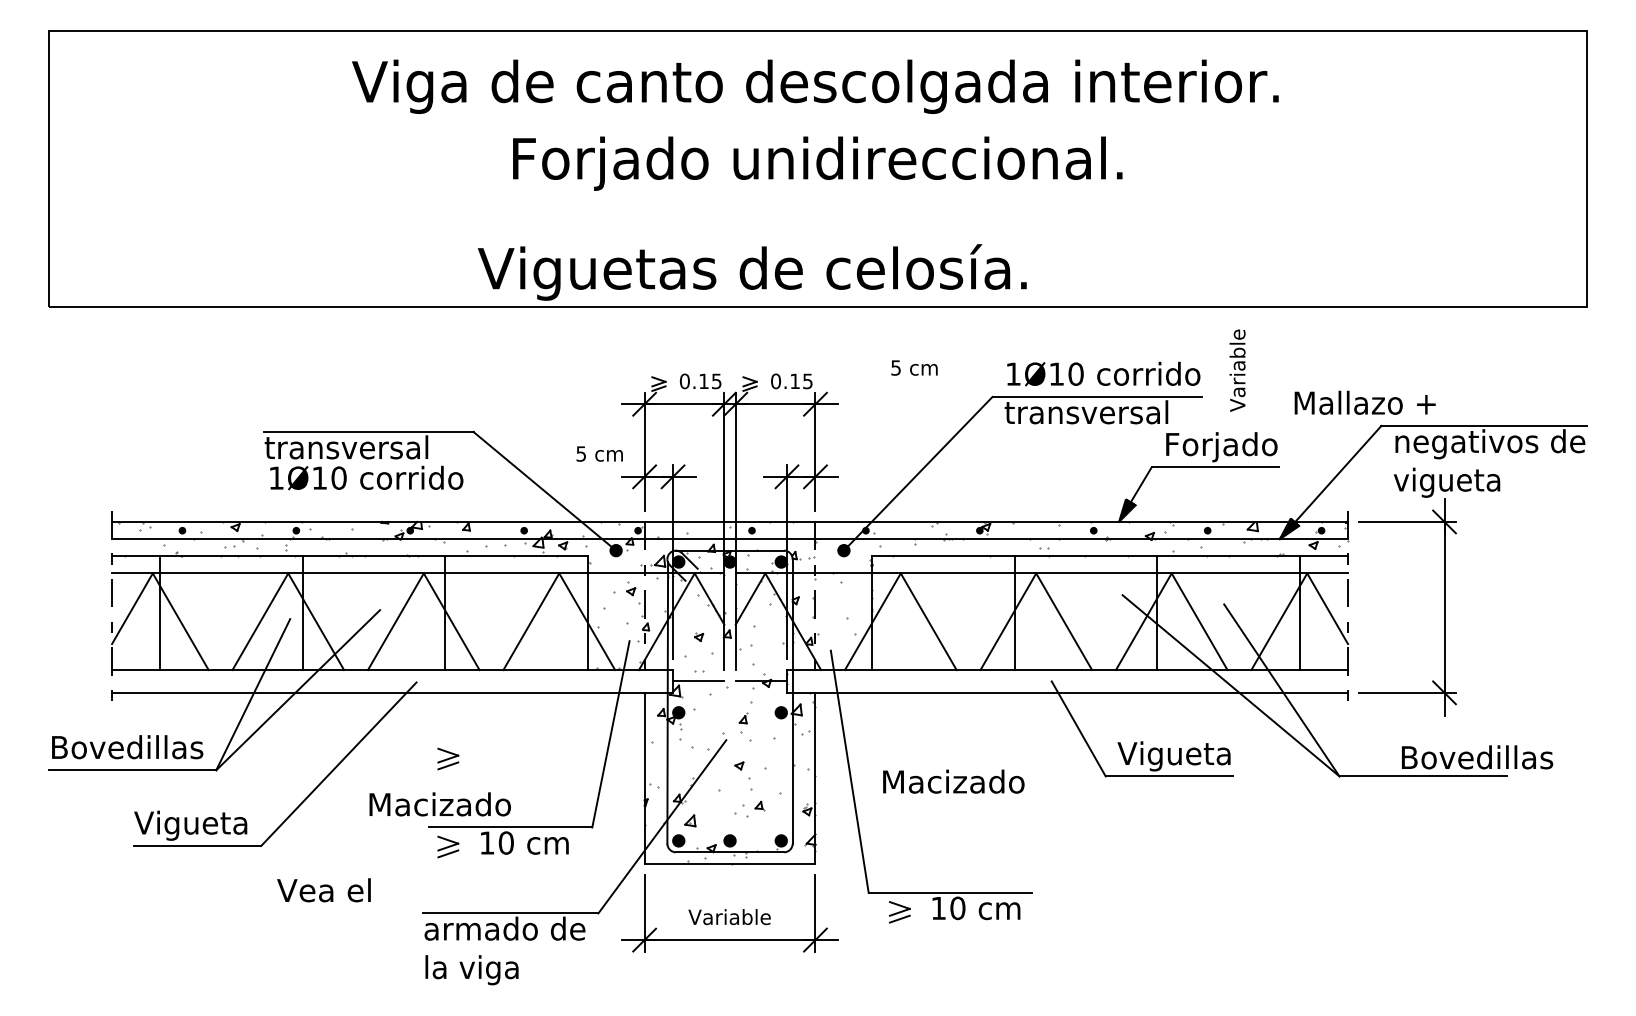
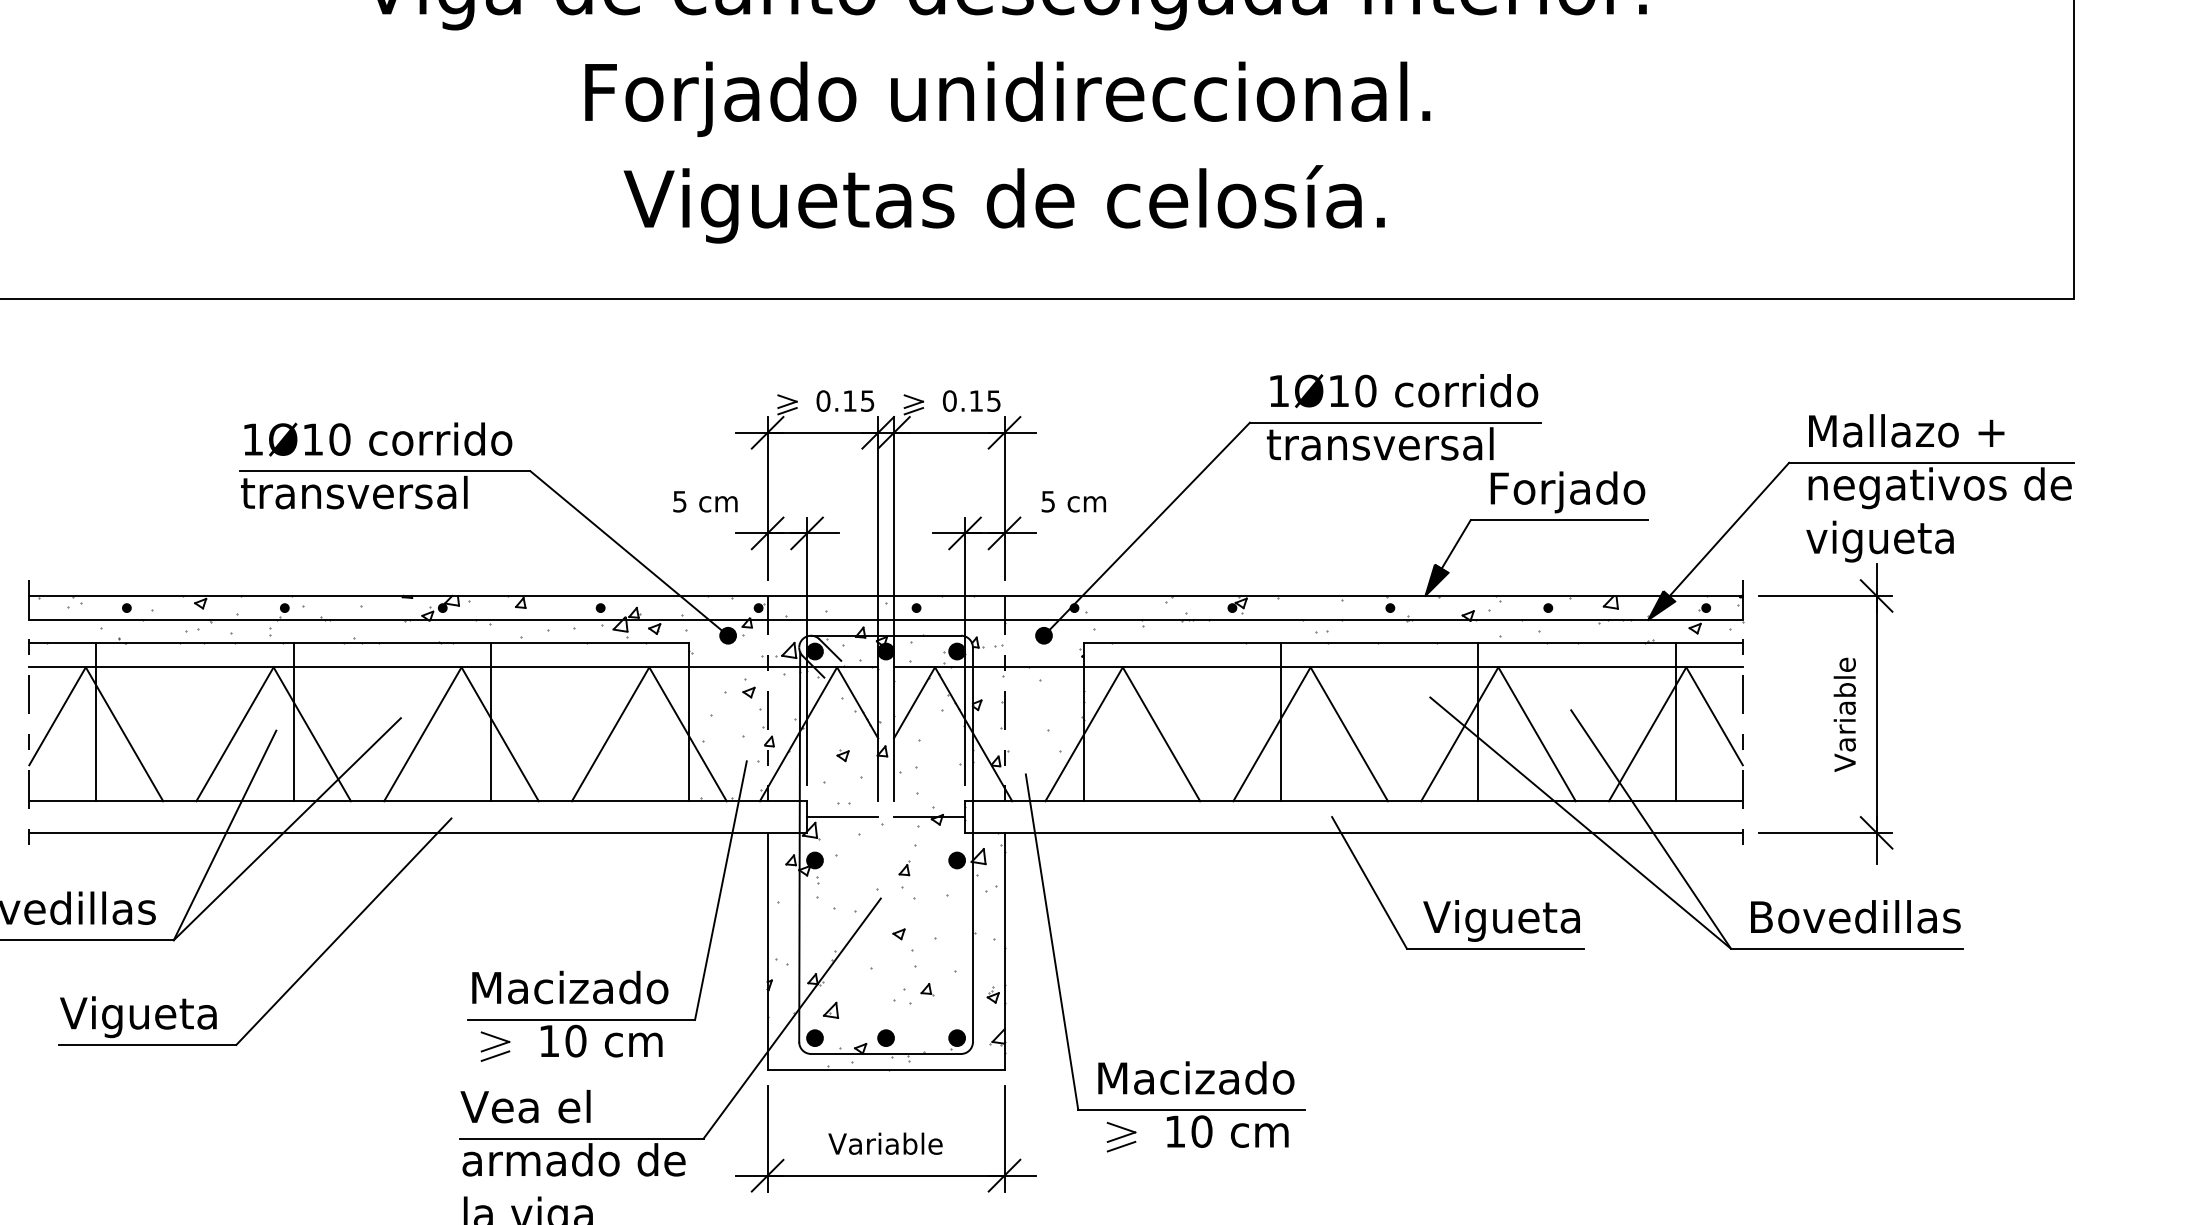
text: (751, 272) -> (1003, 204), moved
text: (914, 367) -> (1073, 501), moved
text: (1237, 370) -> (1844, 714), moved
text: (1364, 402) -> (1905, 430), moved
text: (366, 477) -> (377, 438), moved
text: (1477, 757) -> (1855, 916), moved
part: (448, 758) -> (495, 923), removed
text: (953, 781) -> (1195, 1077), moved
text: (439, 804) -> (569, 987), moved
text: (323, 890) -> (524, 1106), moved

